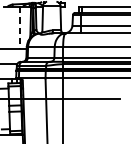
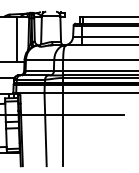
line: (20, 27) -> (17, 39), dashed -> solid

